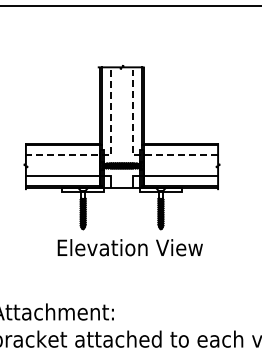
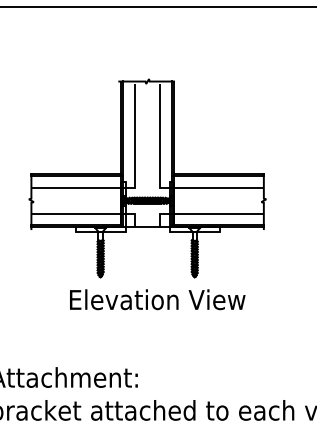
line: (111, 155) -> (134, 188), dashed -> solid
line: (132, 155) -> (160, 188), dashed -> solid

